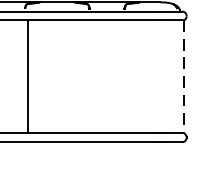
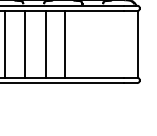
line: (59, 75) -> (64, 43), added
line: (184, 77) -> (138, 44), dashed -> solid

